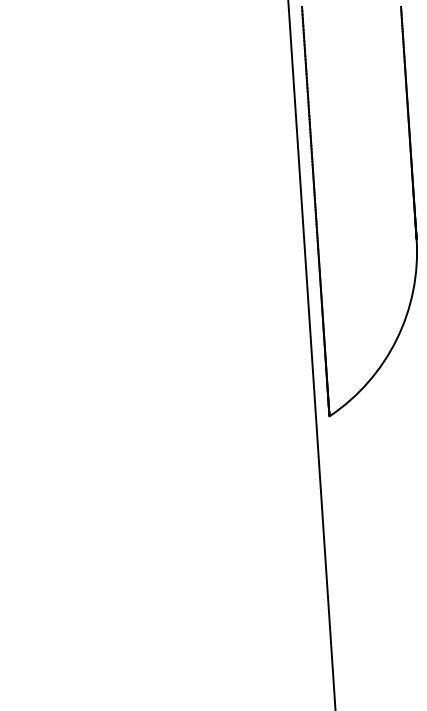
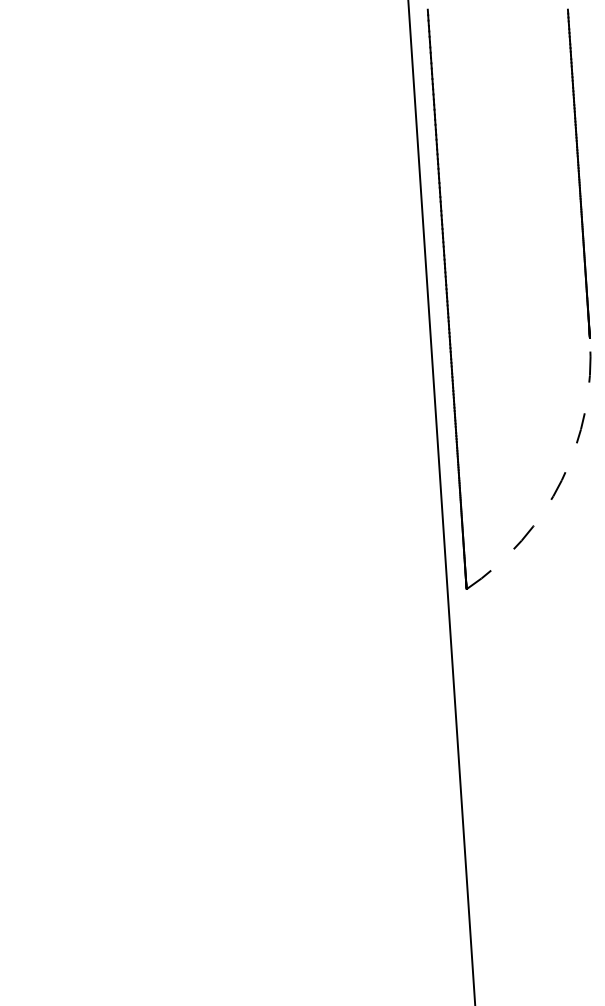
arc: (396, 339) -> (561, 480), solid -> dashed

